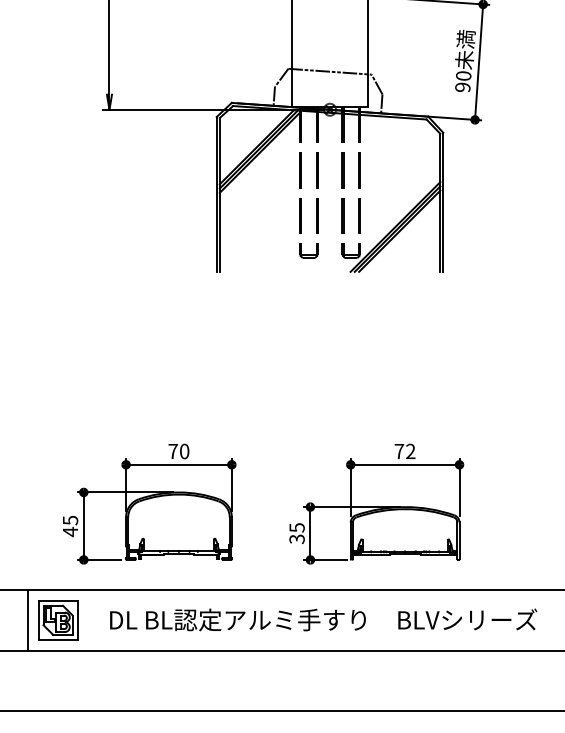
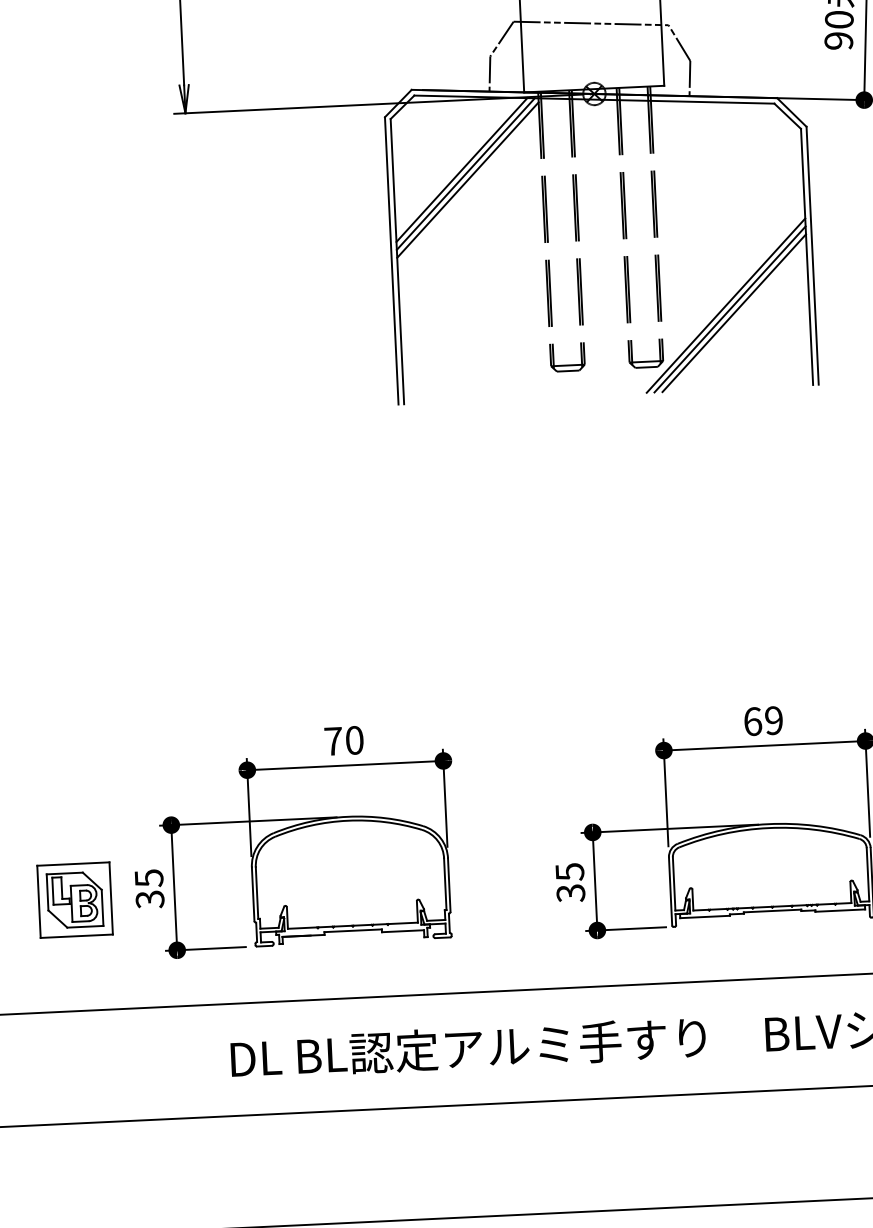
text: (404, 451) -> (762, 721), 72 -> 69
text: (70, 531) -> (150, 898), 45 -> 35
line: (27, 620) -> (78, 1067), removed
part: (58, 620) -> (75, 900), moved

